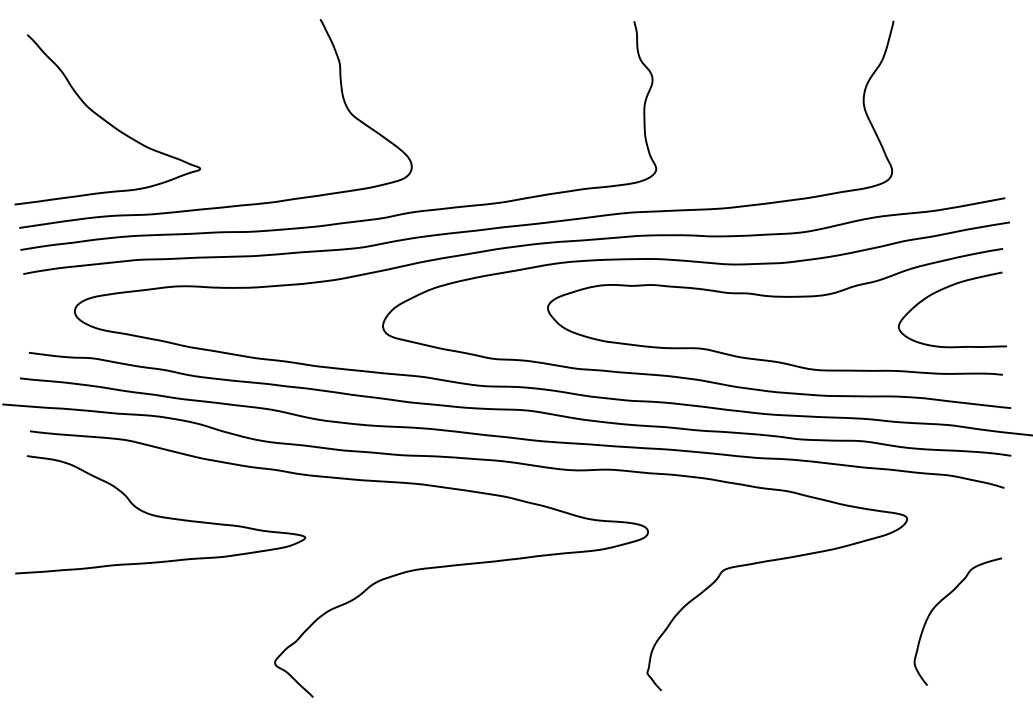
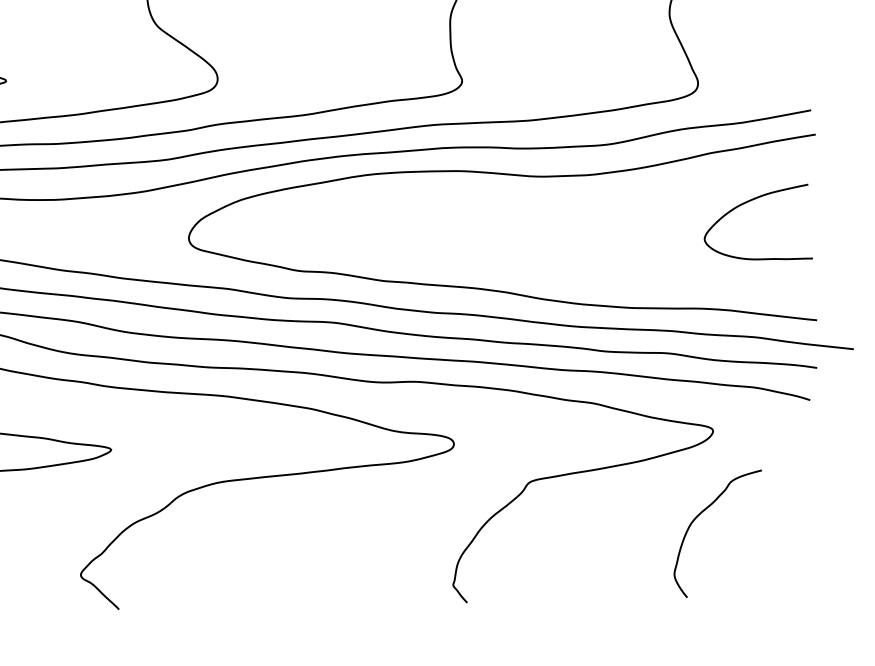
curve: (775, 297) -> (581, 209), removed
curve: (939, 603) -> (699, 515), moved

